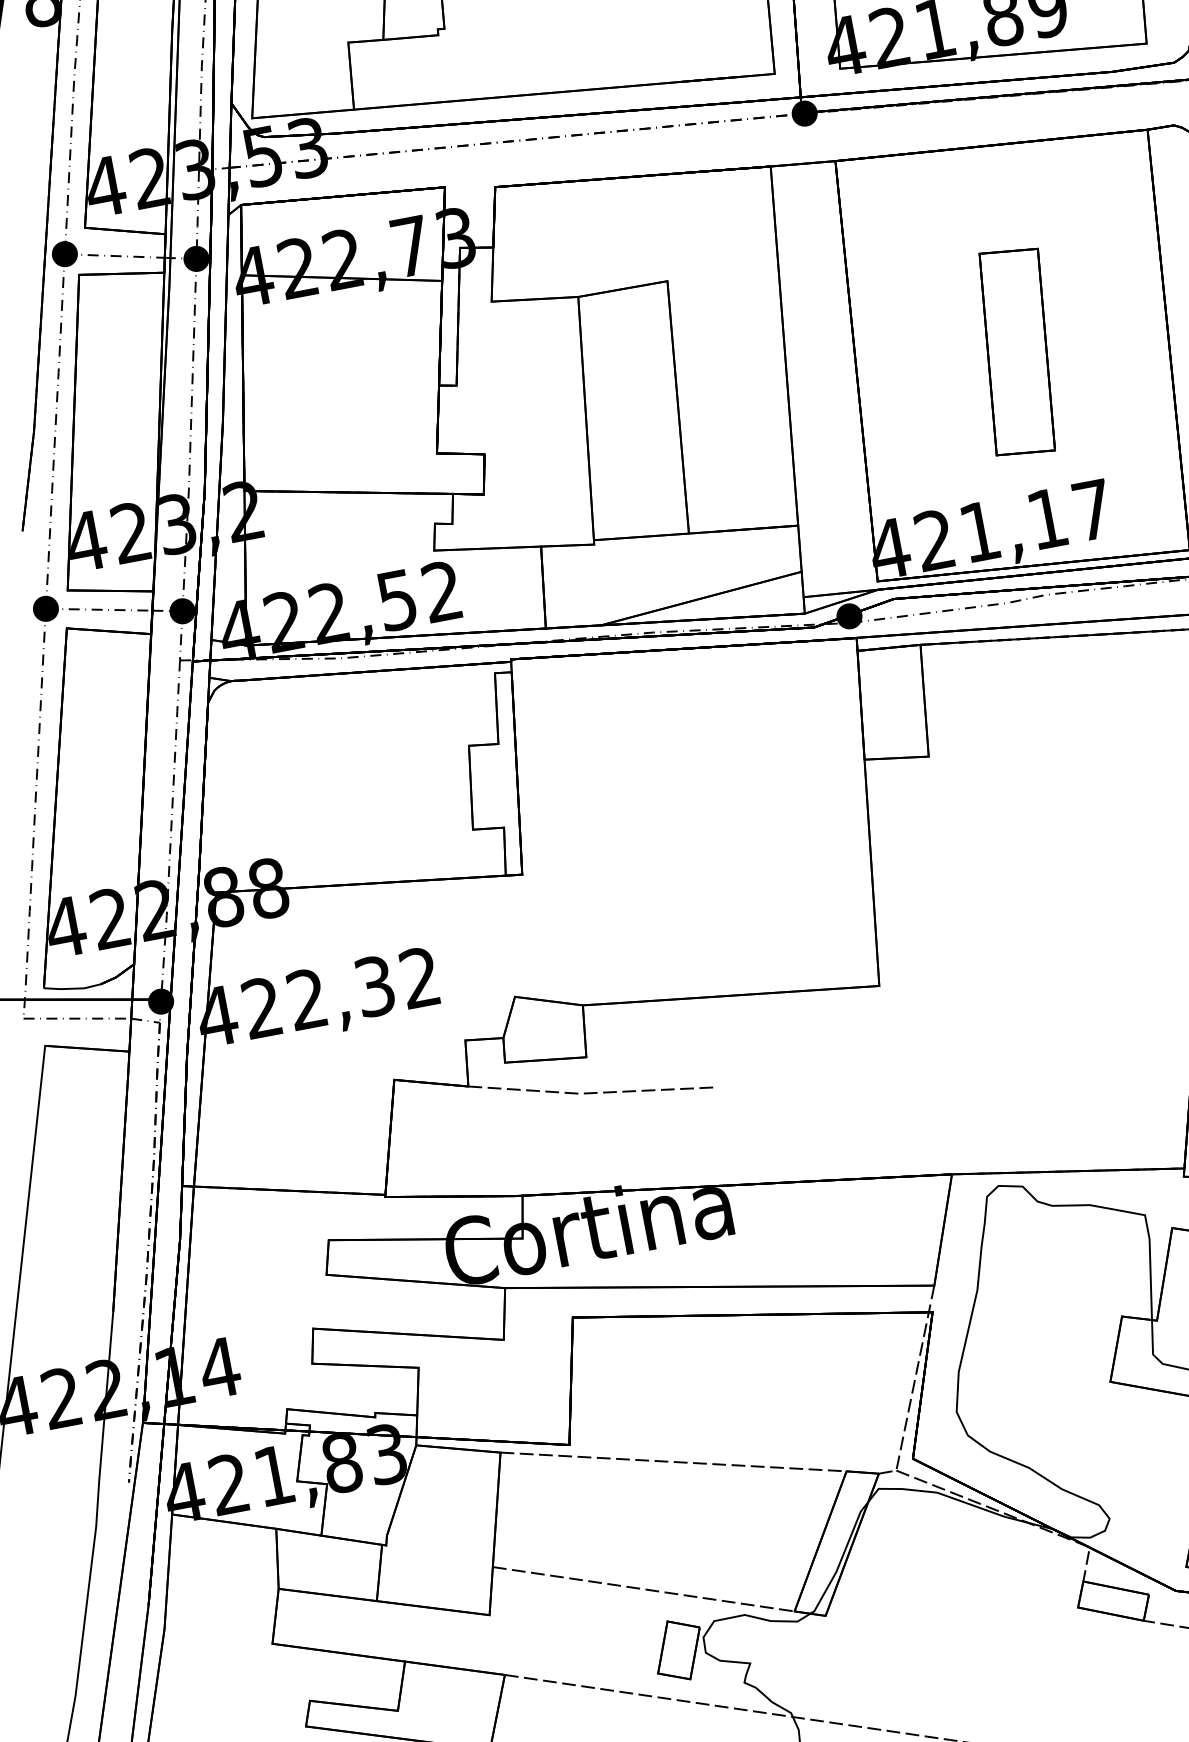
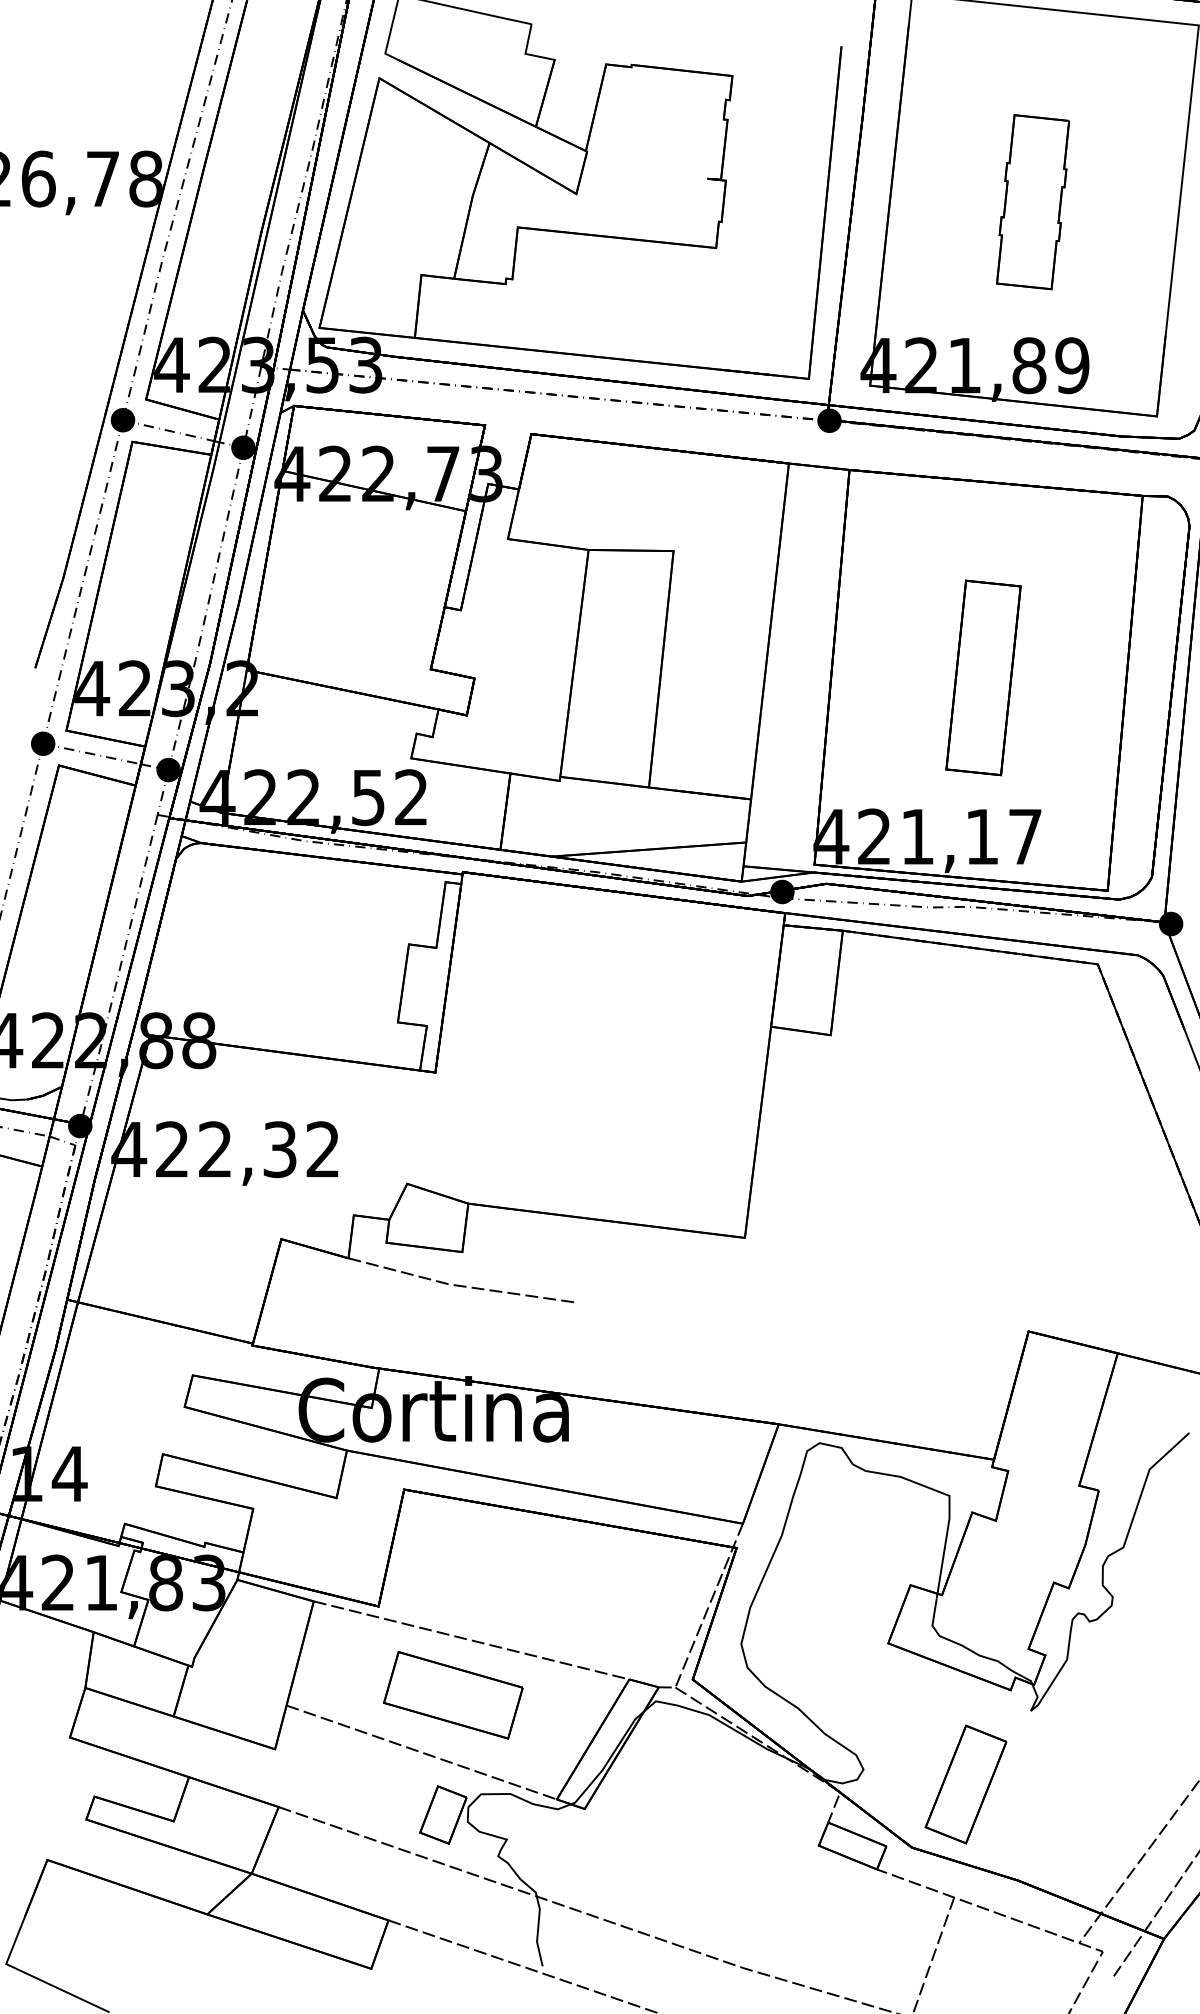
part: (665, 1523) -> (453, 1695), added

